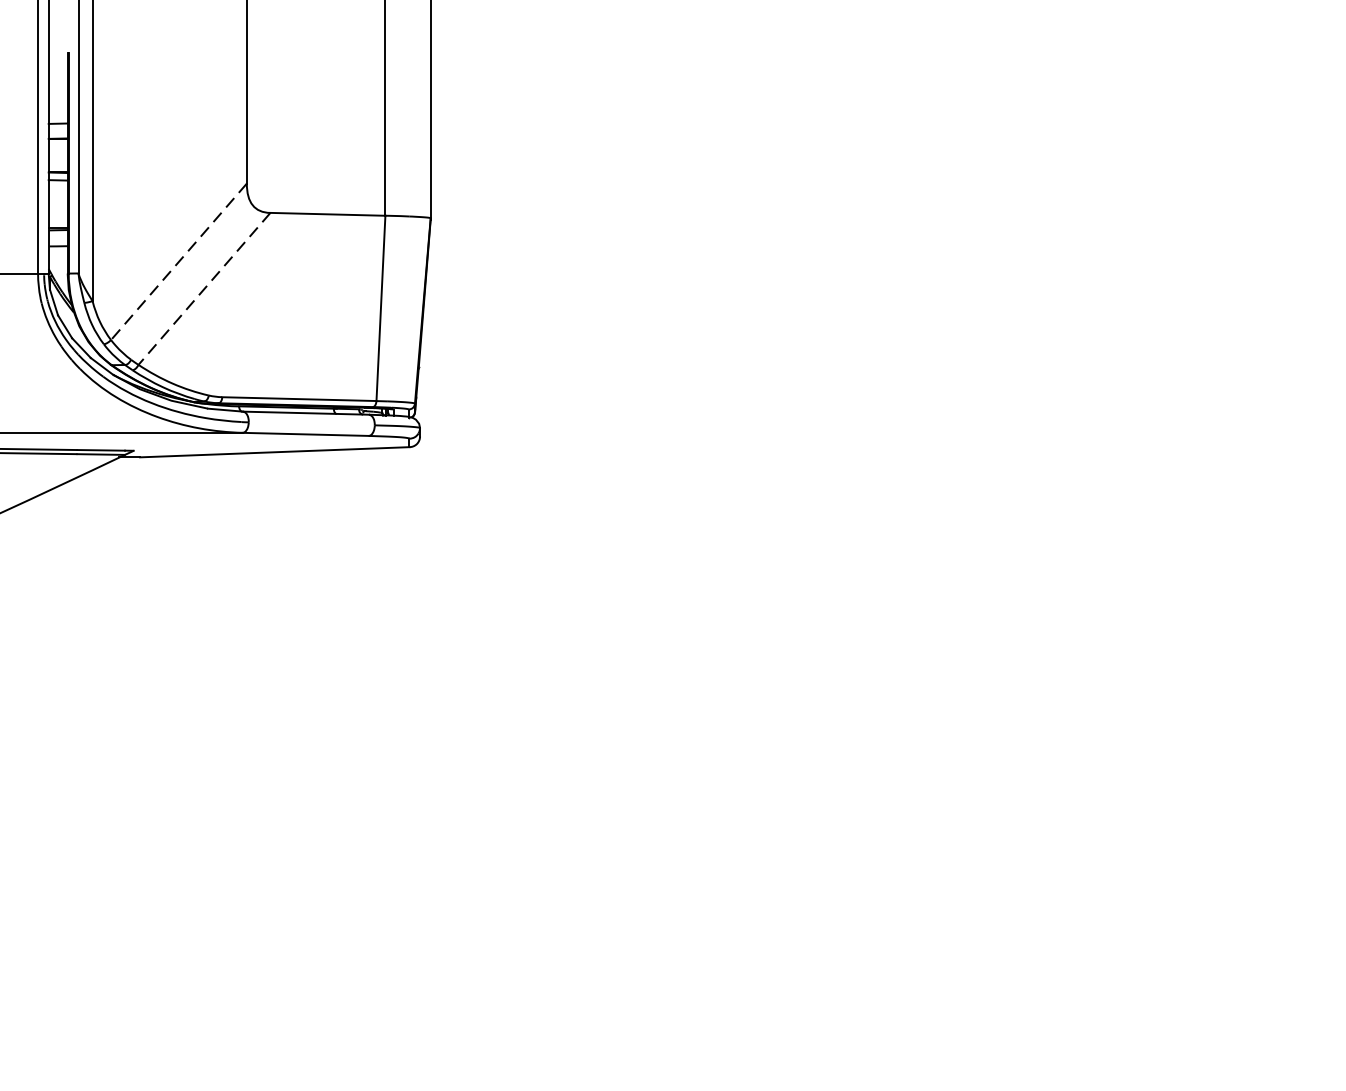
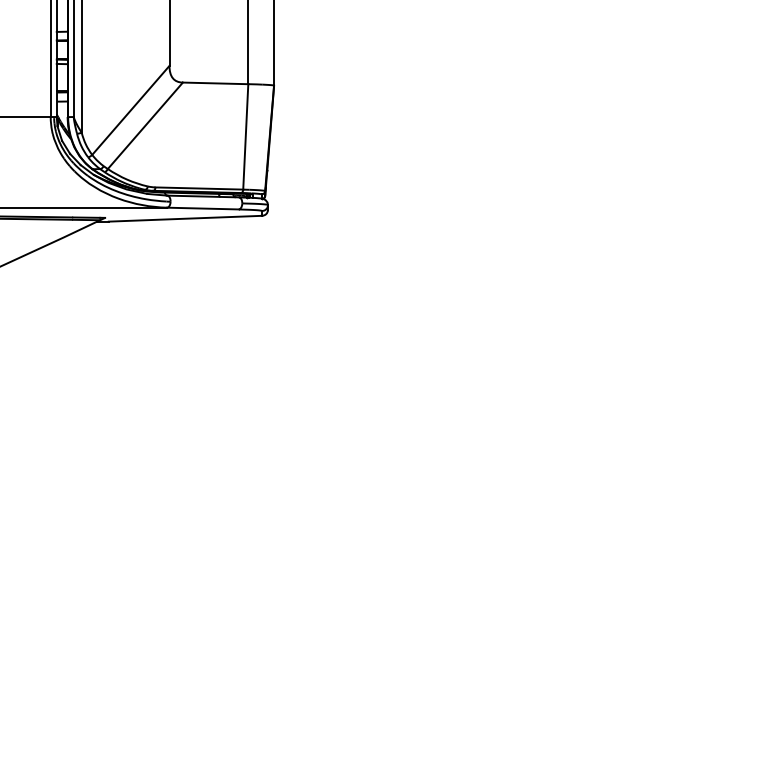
line: (178, 261) -> (130, 110), dashed -> solid
line: (204, 290) -> (145, 126), dashed -> solid

